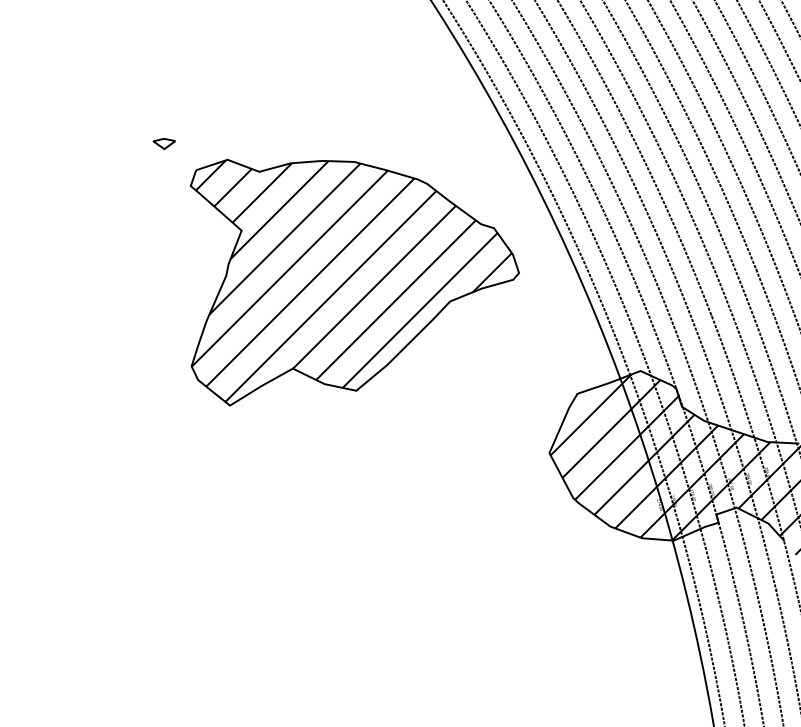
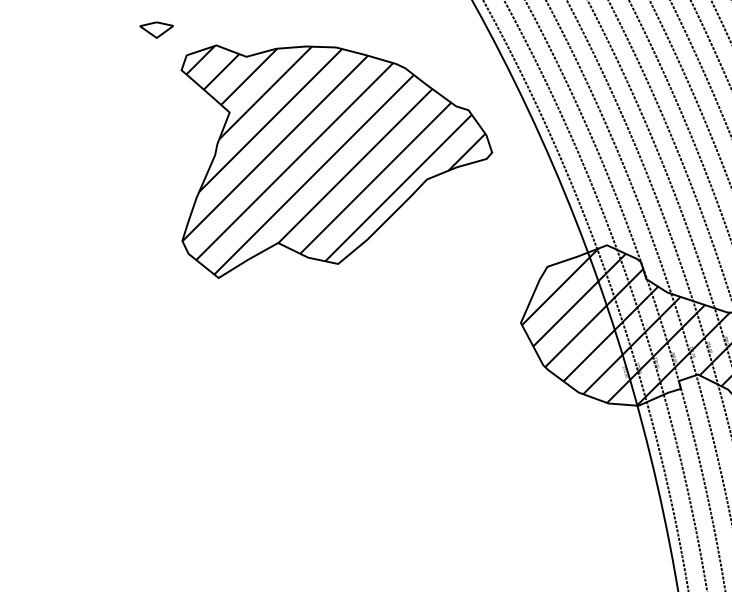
part: (163, 144) -> (155, 30), size x1.6

